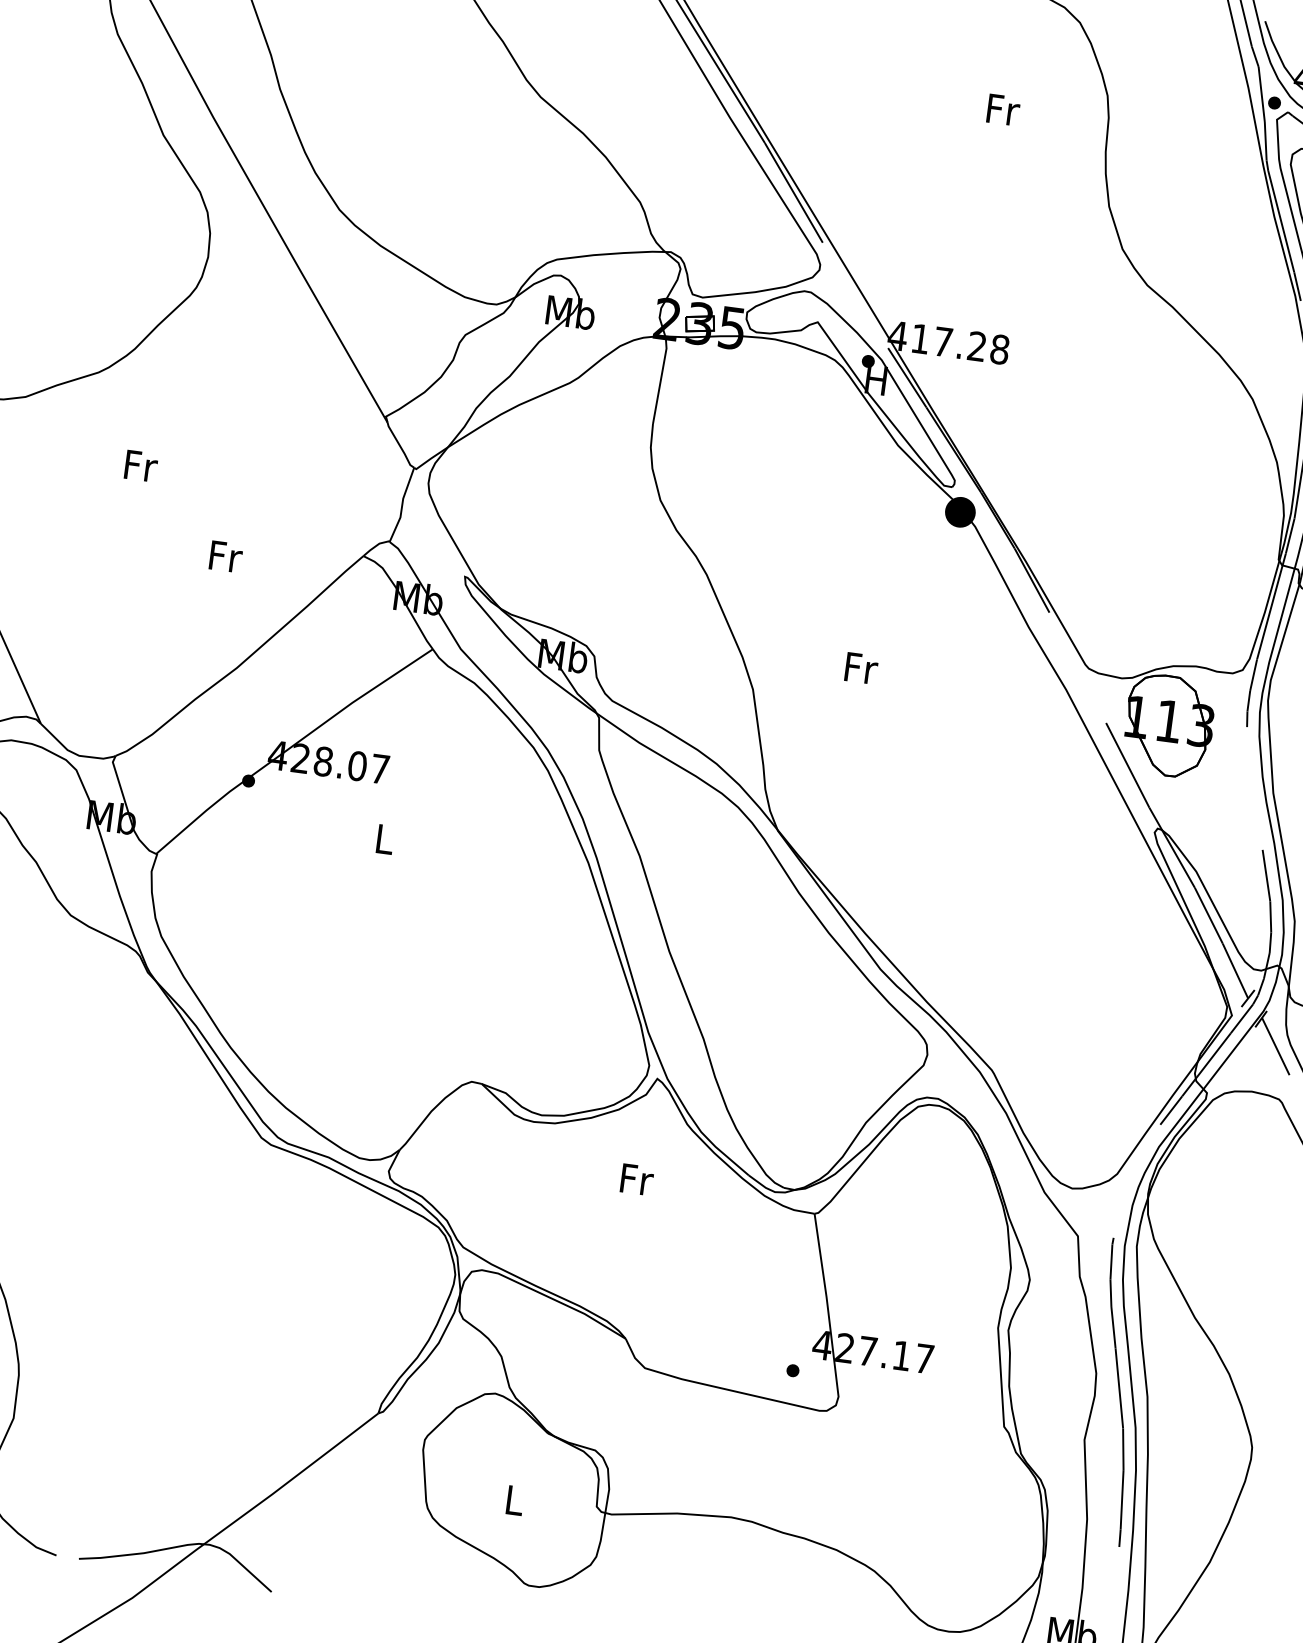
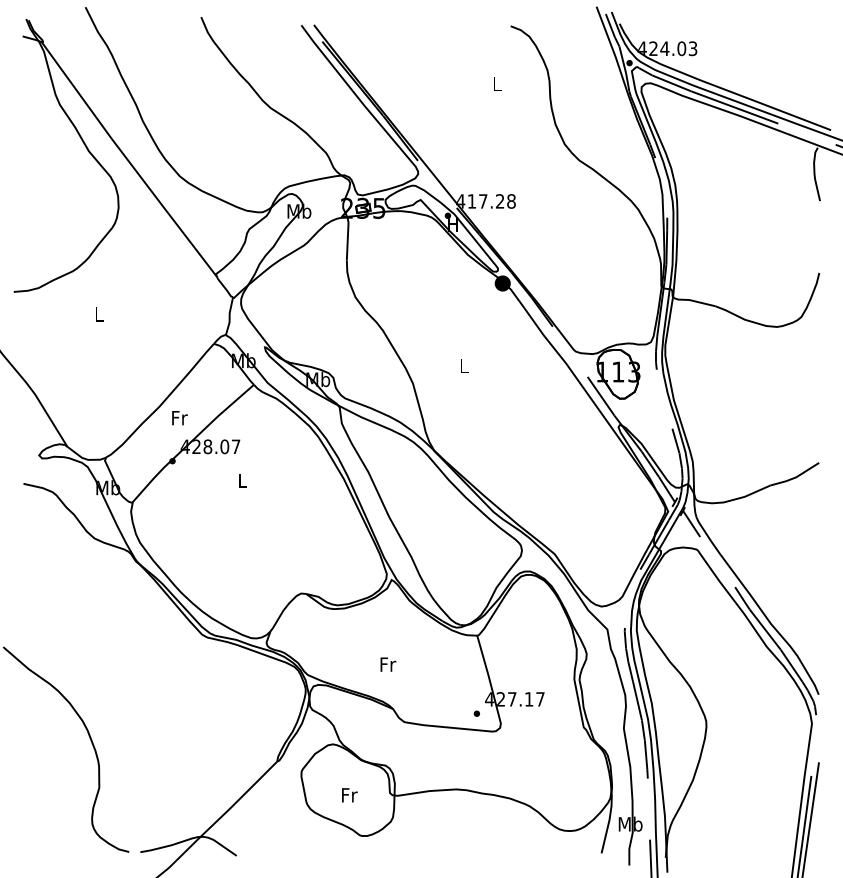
text: (1003, 110) -> (497, 84), Fr -> L
text: (141, 466) -> (99, 314), Fr -> L
text: (225, 557) -> (179, 418), moved
text: (861, 668) -> (464, 366), Fr -> L
text: (637, 1179) -> (388, 664), moved
text: (514, 1500) -> (349, 795), L -> Fr

